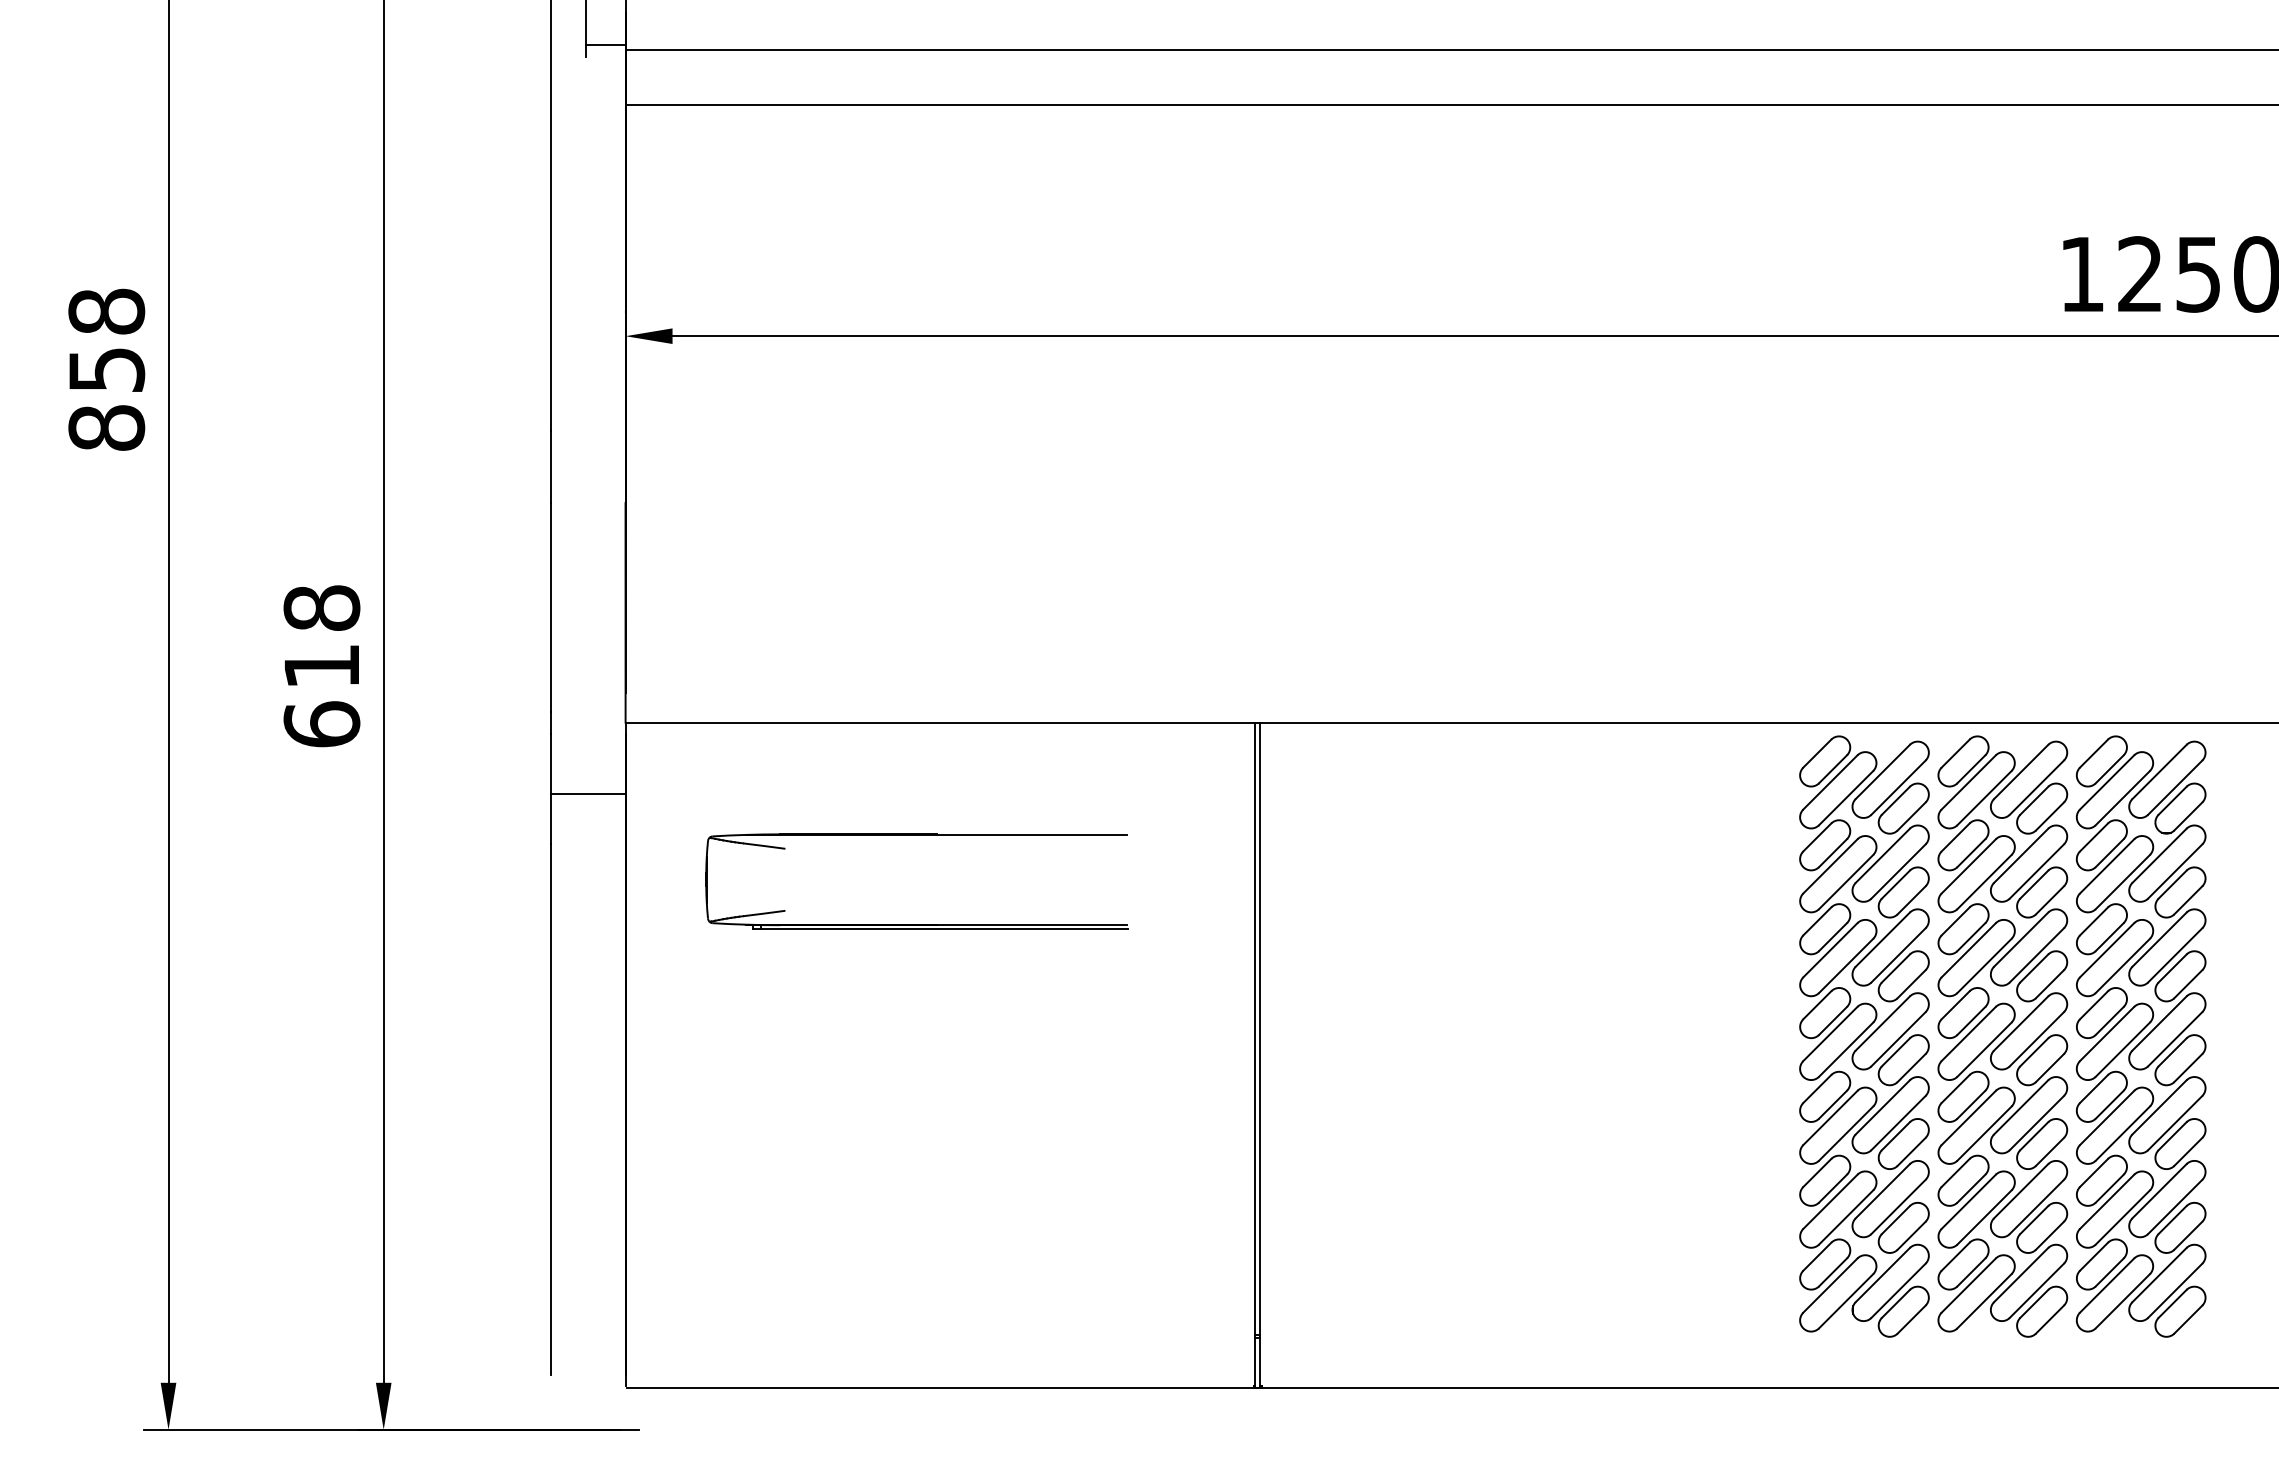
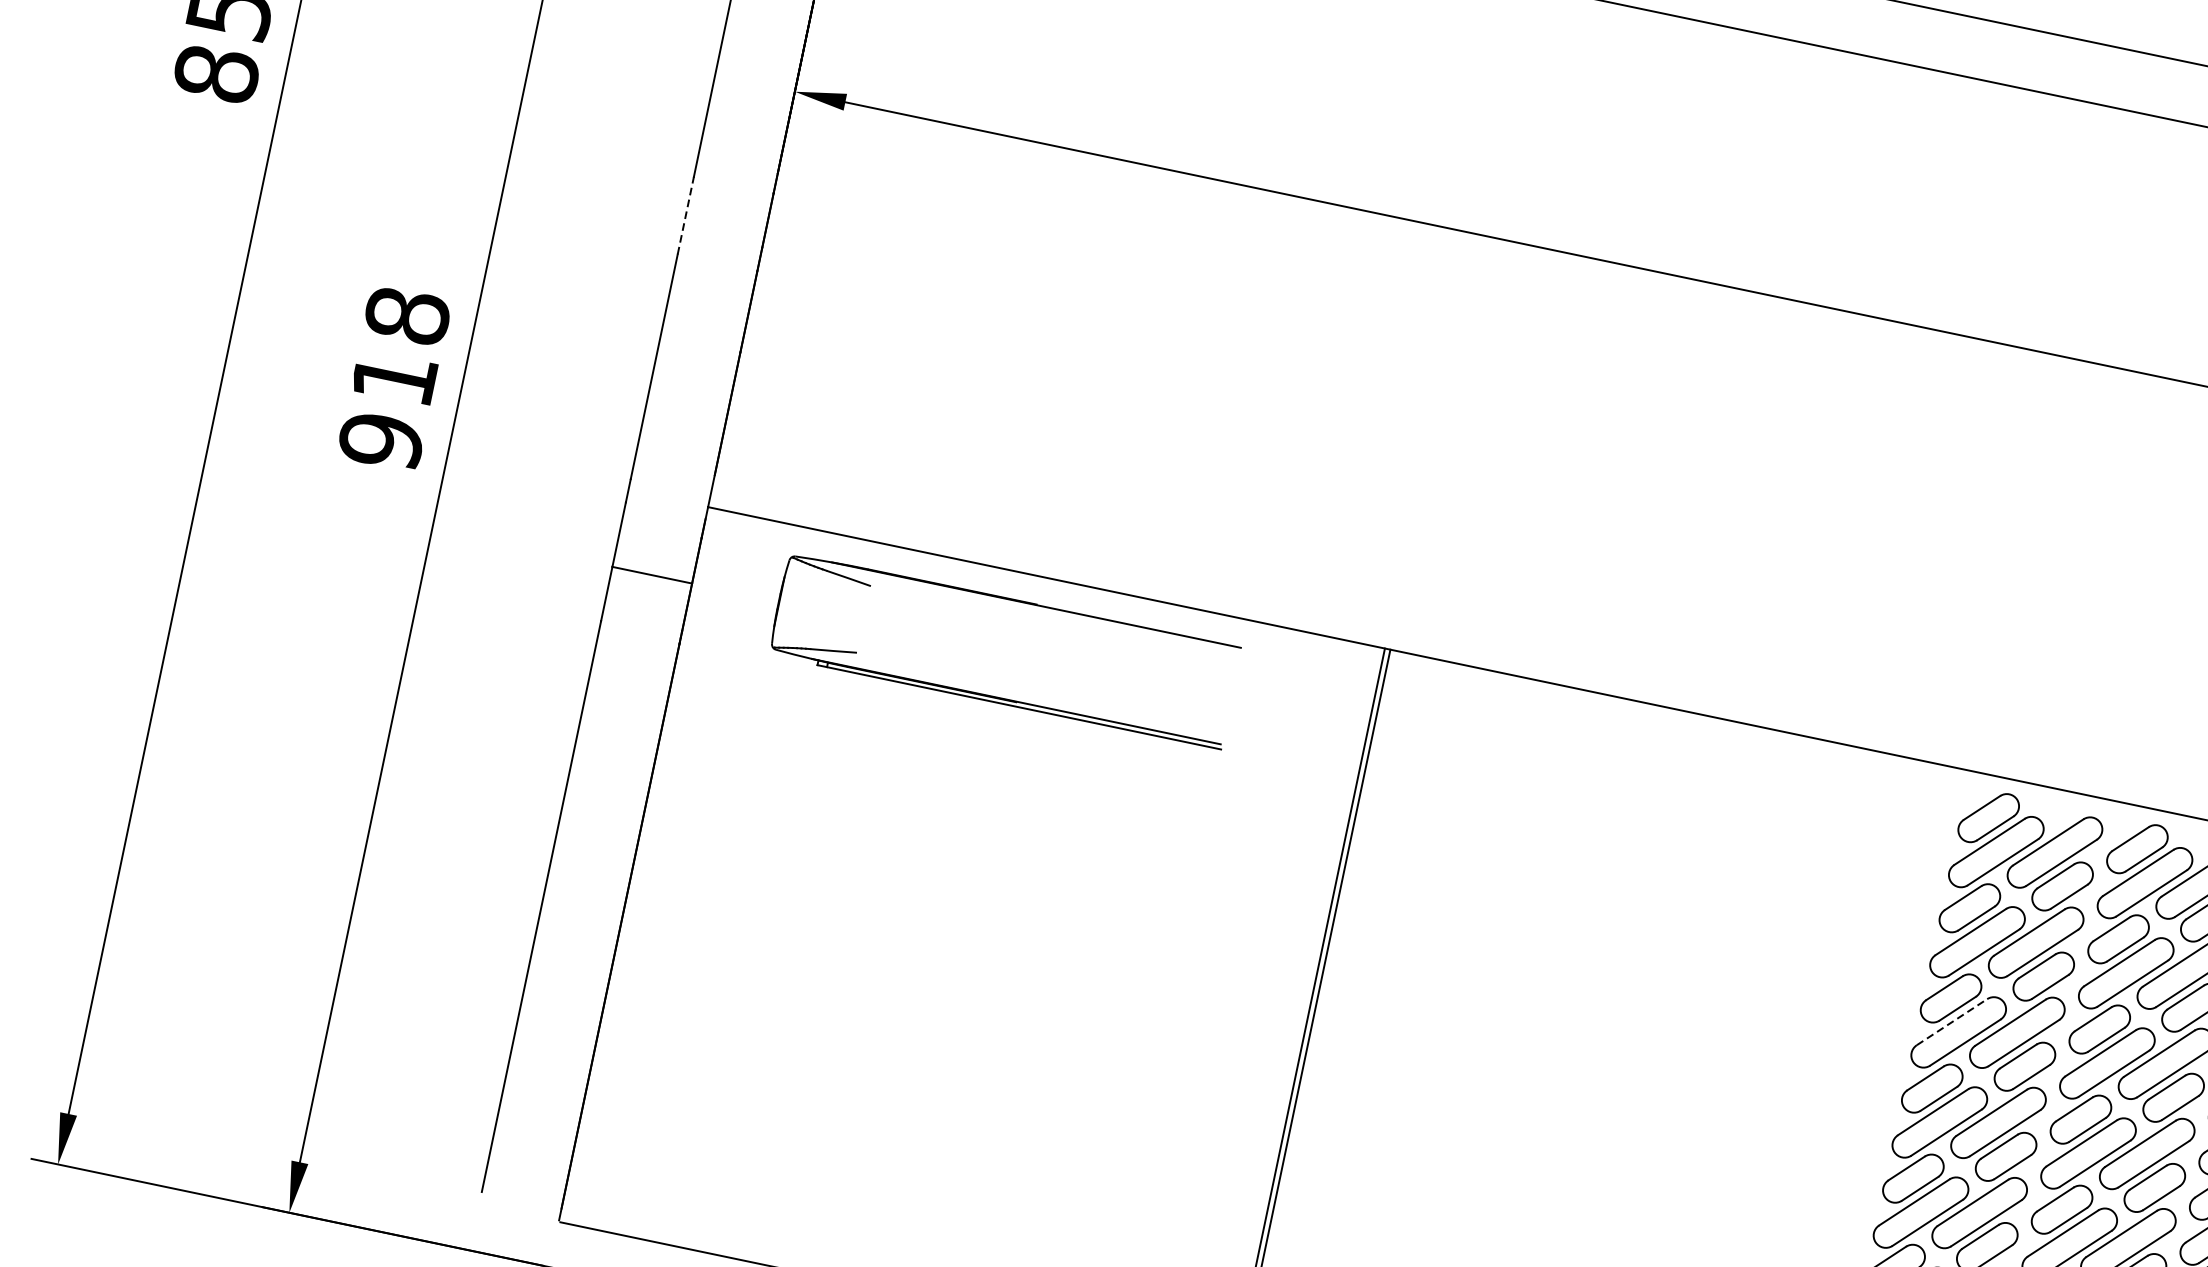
line: (551, 466) -> (686, 215), solid -> dashed
text: (321, 724) -> (380, 440), 618 -> 918
part: (916, 924) -> (994, 696), moved
line: (1830, 949) -> (1952, 1021), solid -> dashed

